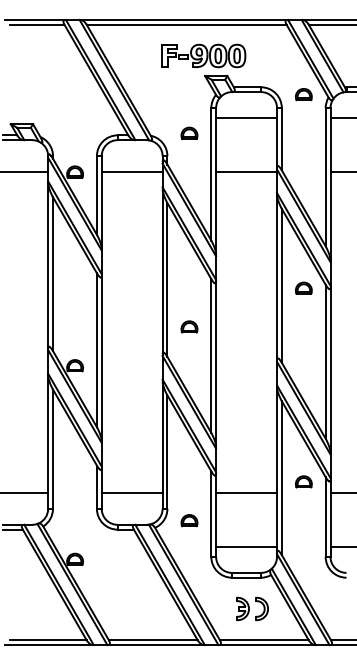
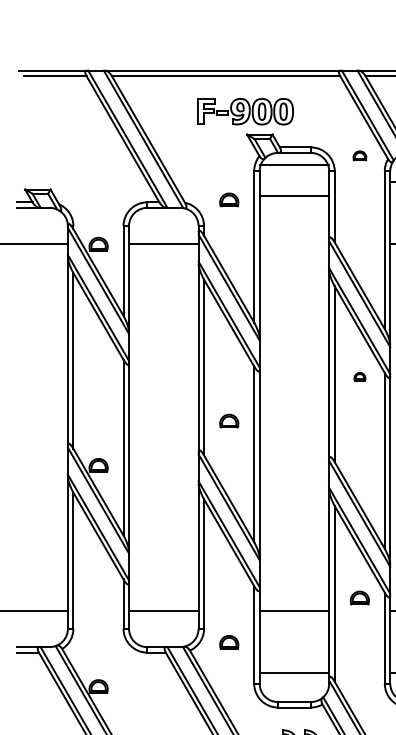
part: (303, 94) -> (359, 155), size x0.7
line: (246, 117) -> (294, 164), moved
line: (246, 172) -> (294, 196), moved
part: (303, 287) -> (359, 376), size x0.6

